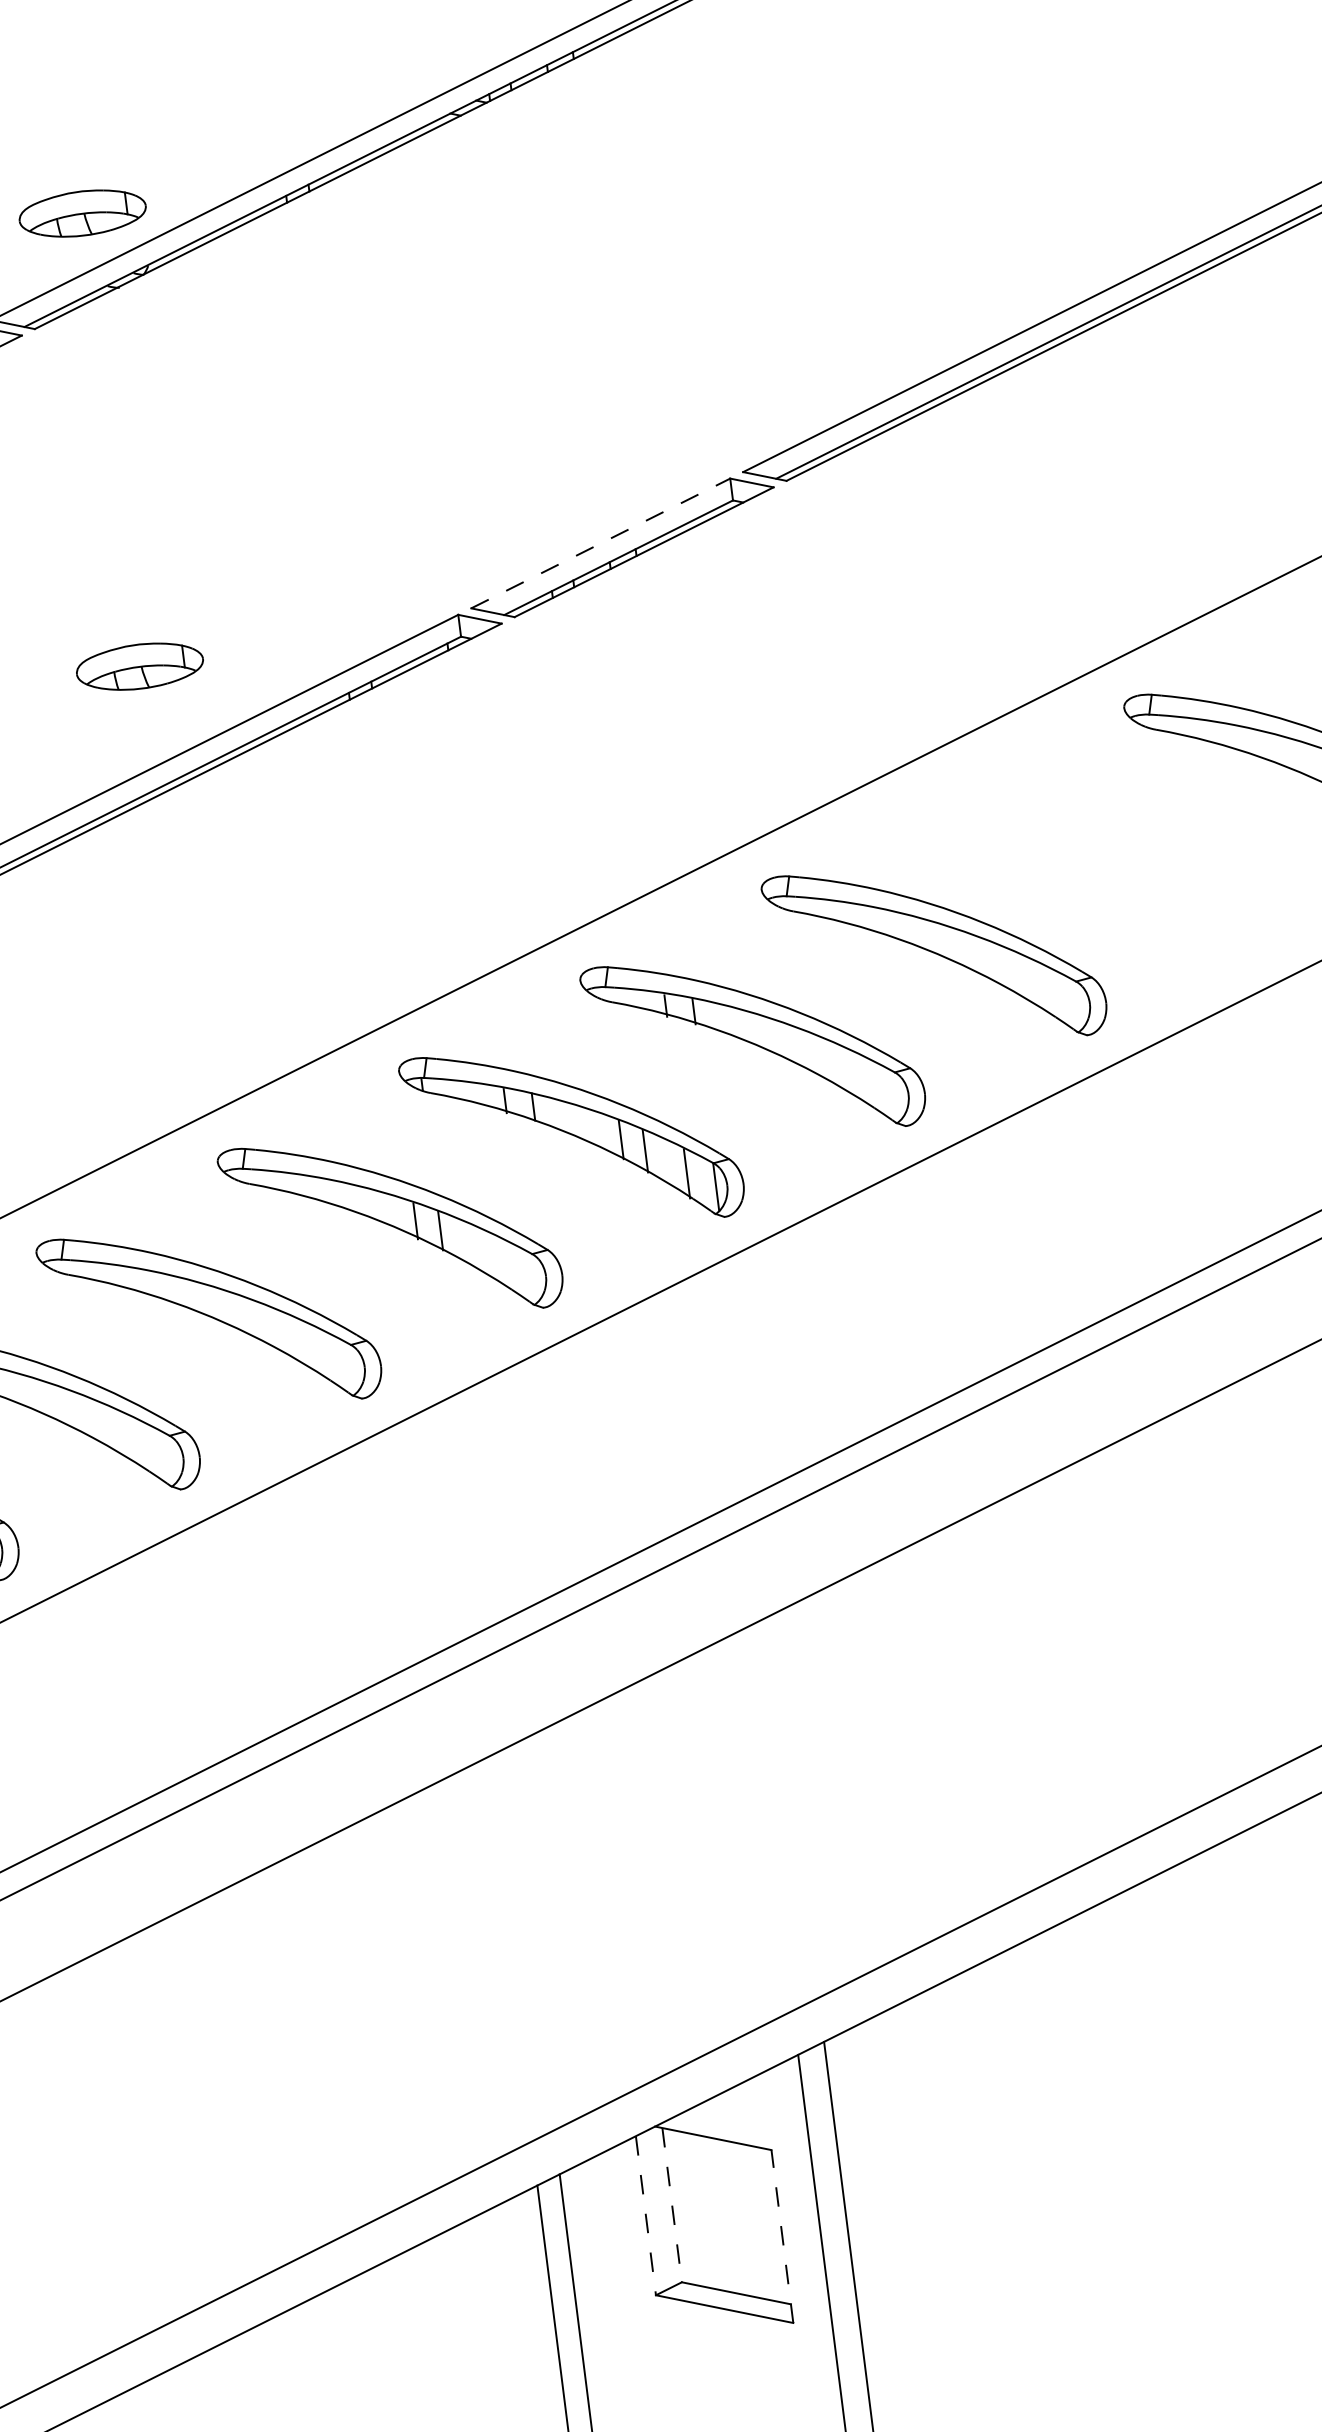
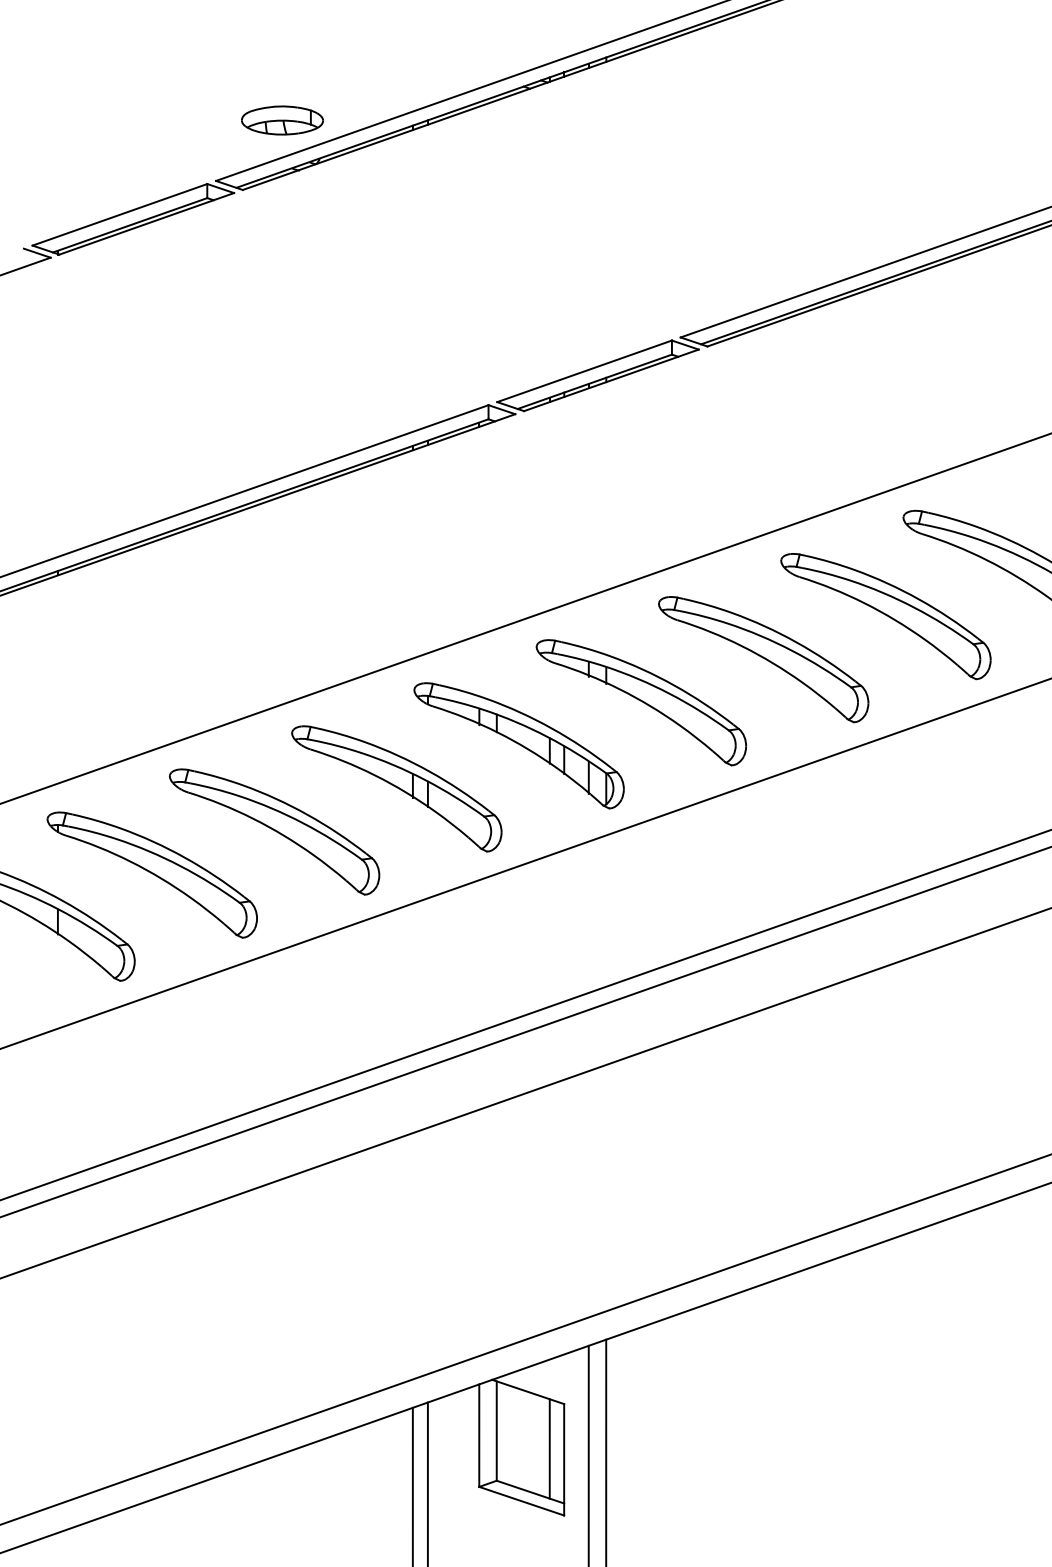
line: (600, 543) -> (584, 371), dashed -> solid
part: (139, 666) -> (282, 412), removed
part: (1115, 864) -> (885, 616), added
line: (671, 2205) -> (496, 1431), dashed -> solid
line: (646, 2216) -> (479, 1436), dashed -> solid
line: (757, 2221) -> (549, 1448), added
line: (782, 2236) -> (564, 1459), dashed -> solid

